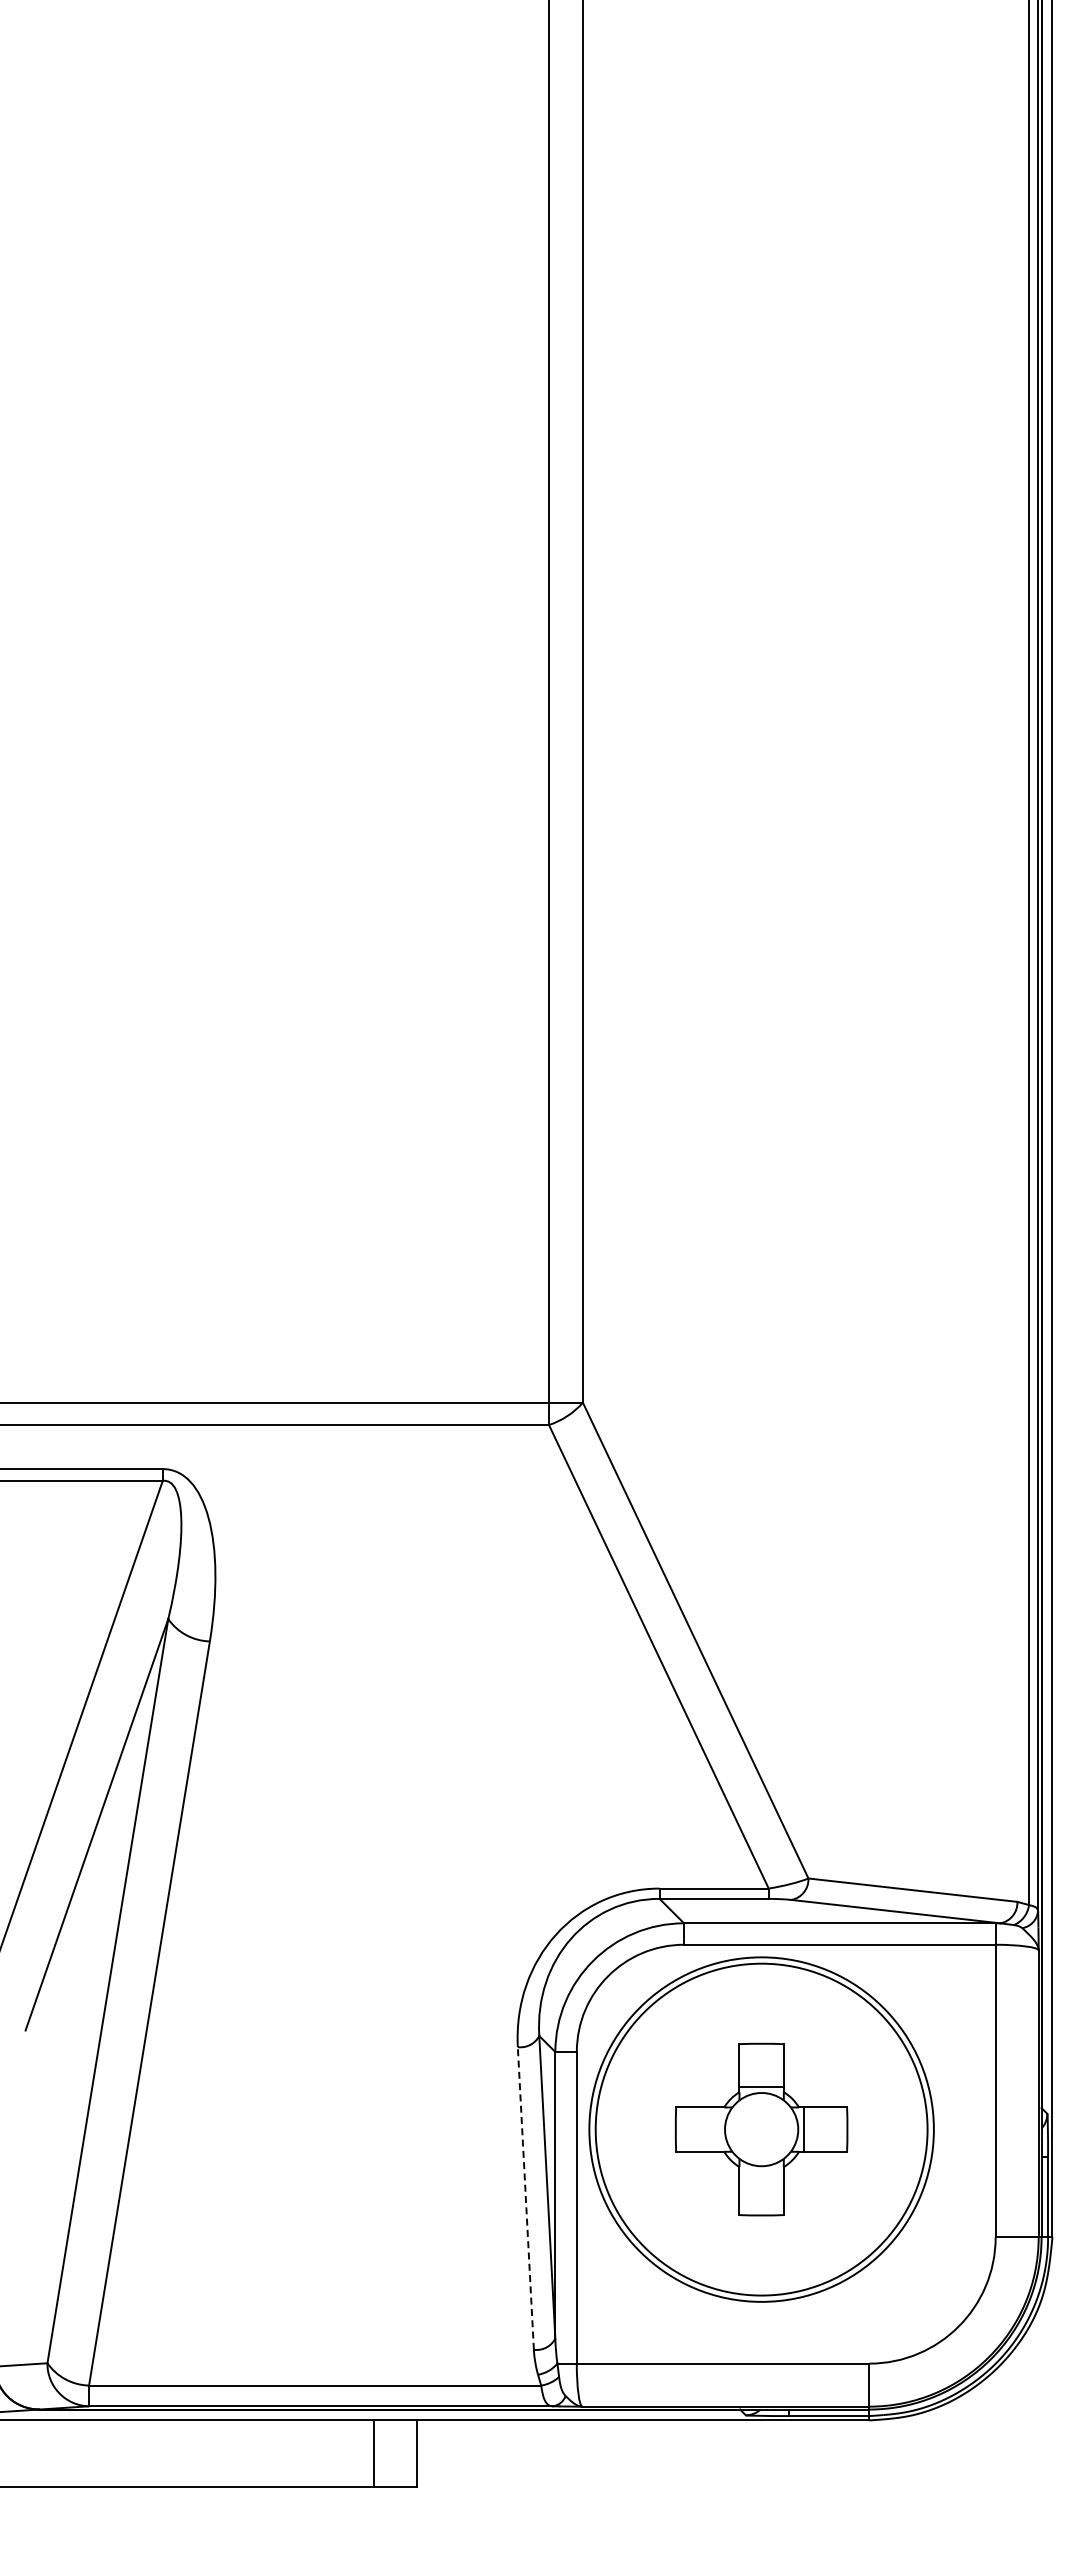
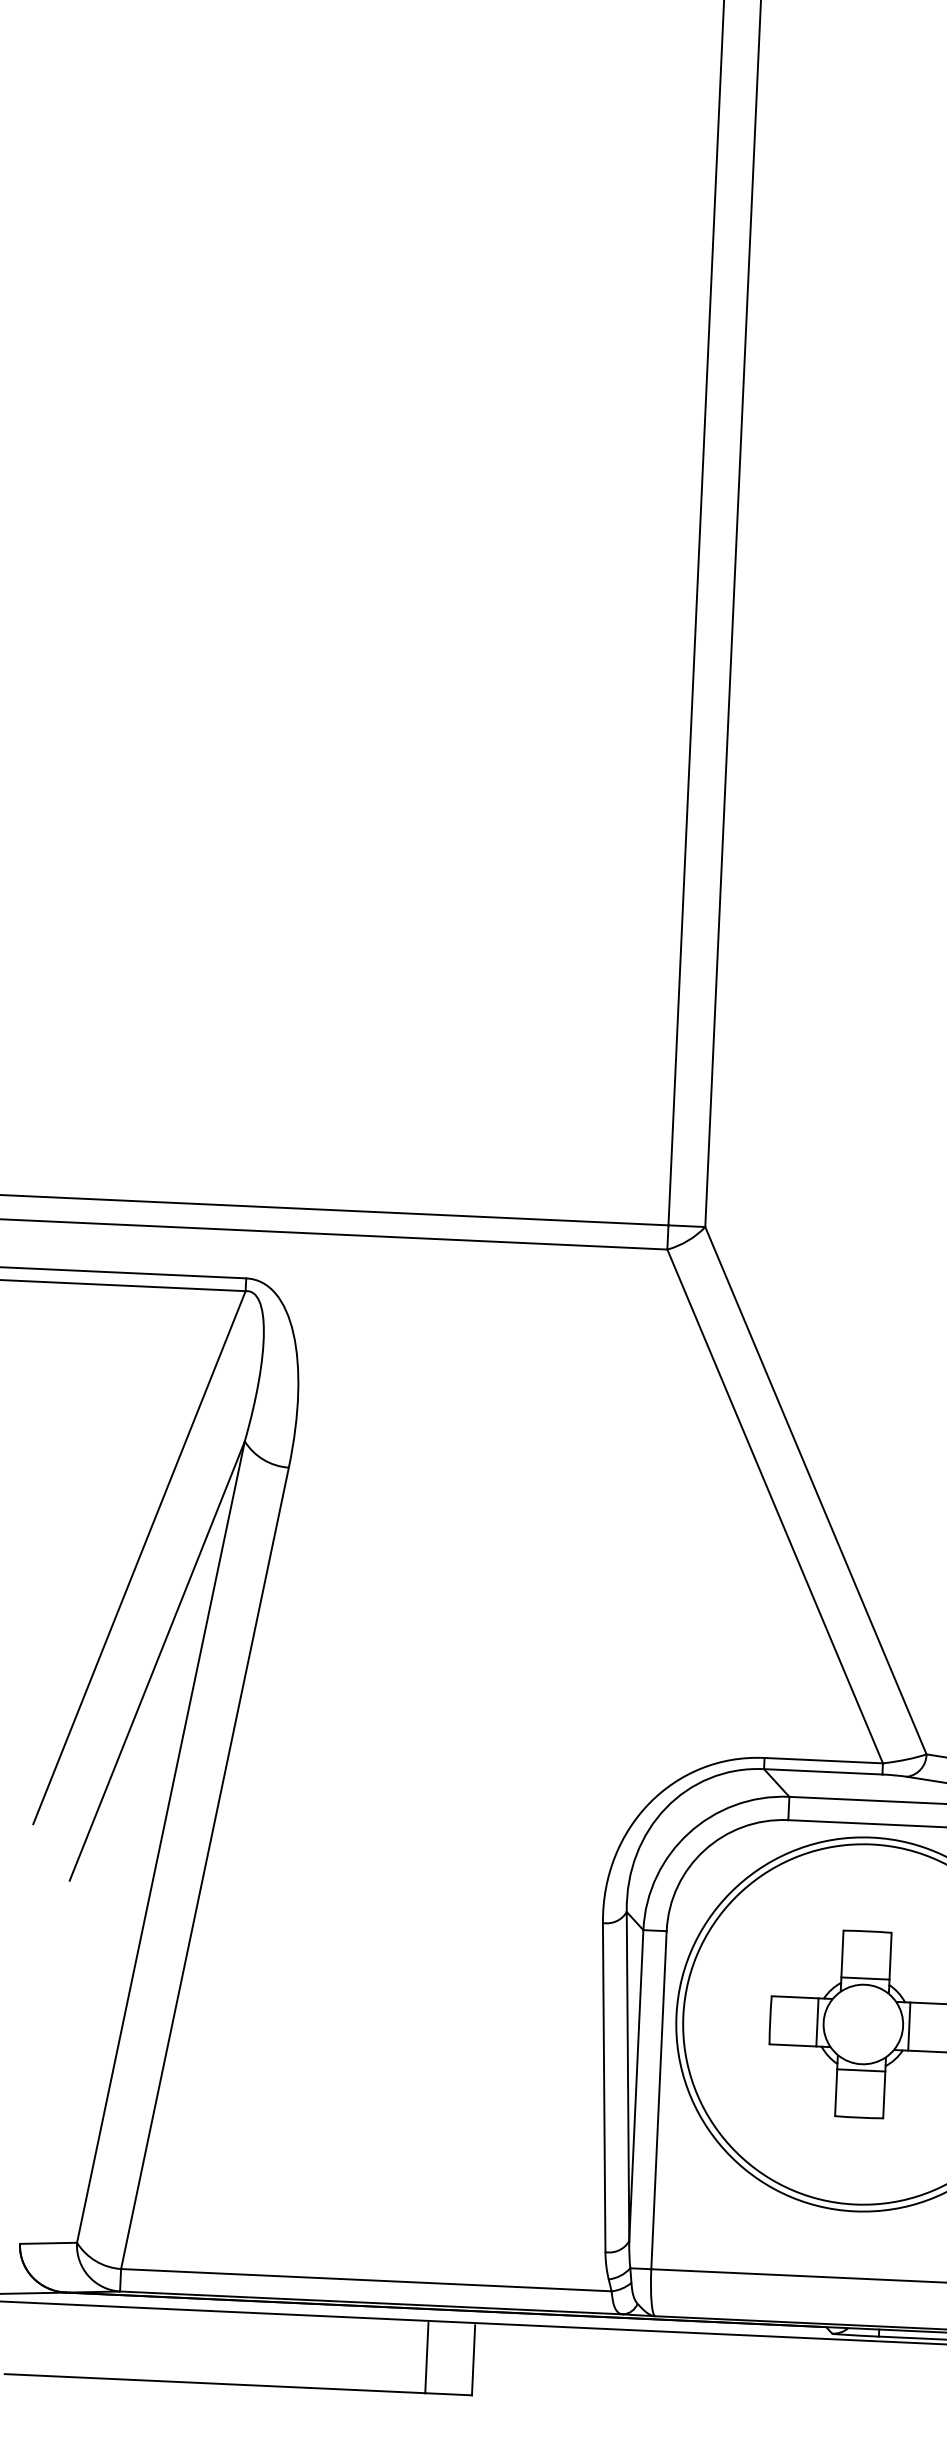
line: (719, 2129) -> (817, 2022), added
line: (761, 2171) -> (861, 2069), added
line: (525, 2198) -> (603, 2087), dashed -> solid

